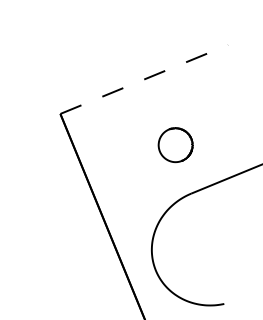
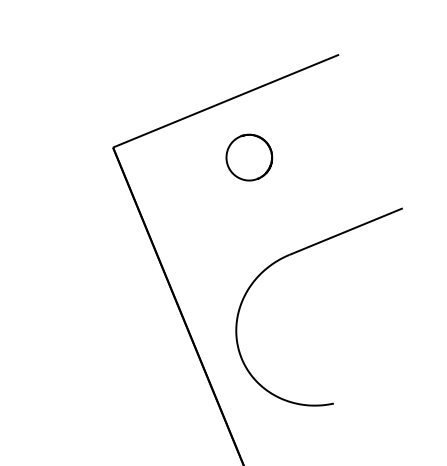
line: (144, 79) -> (226, 100), dashed -> solid
part: (175, 145) -> (249, 157), moved

